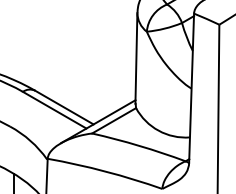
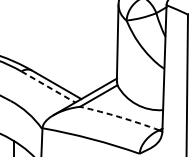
line: (54, 110) -> (48, 87), solid -> dashed
arc: (139, 145) -> (120, 116), solid -> dashed

